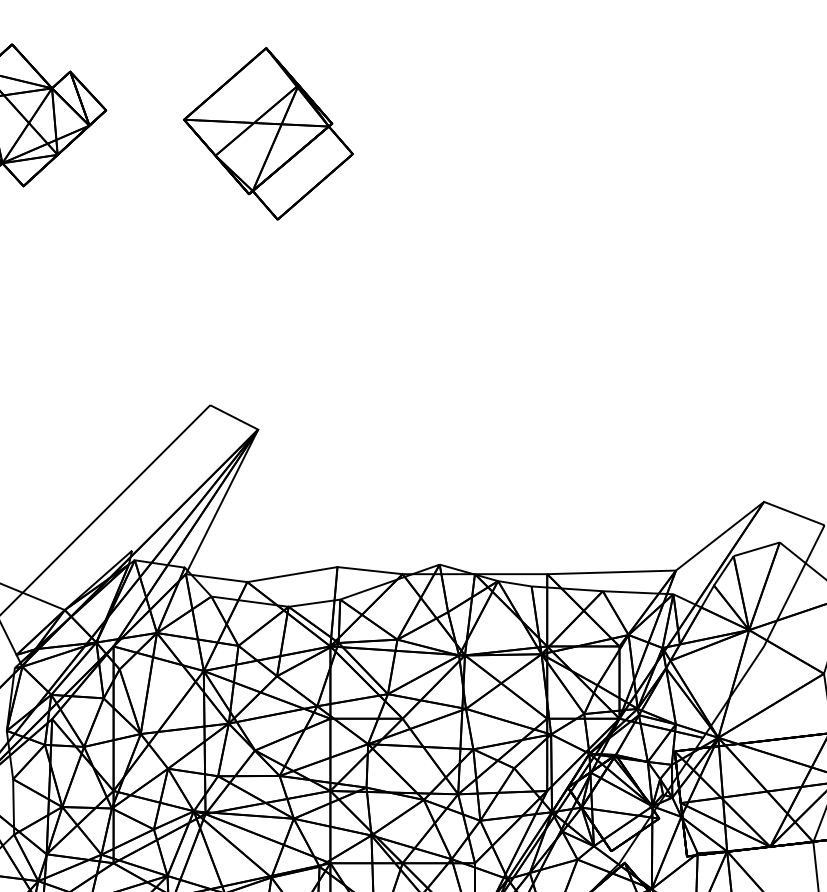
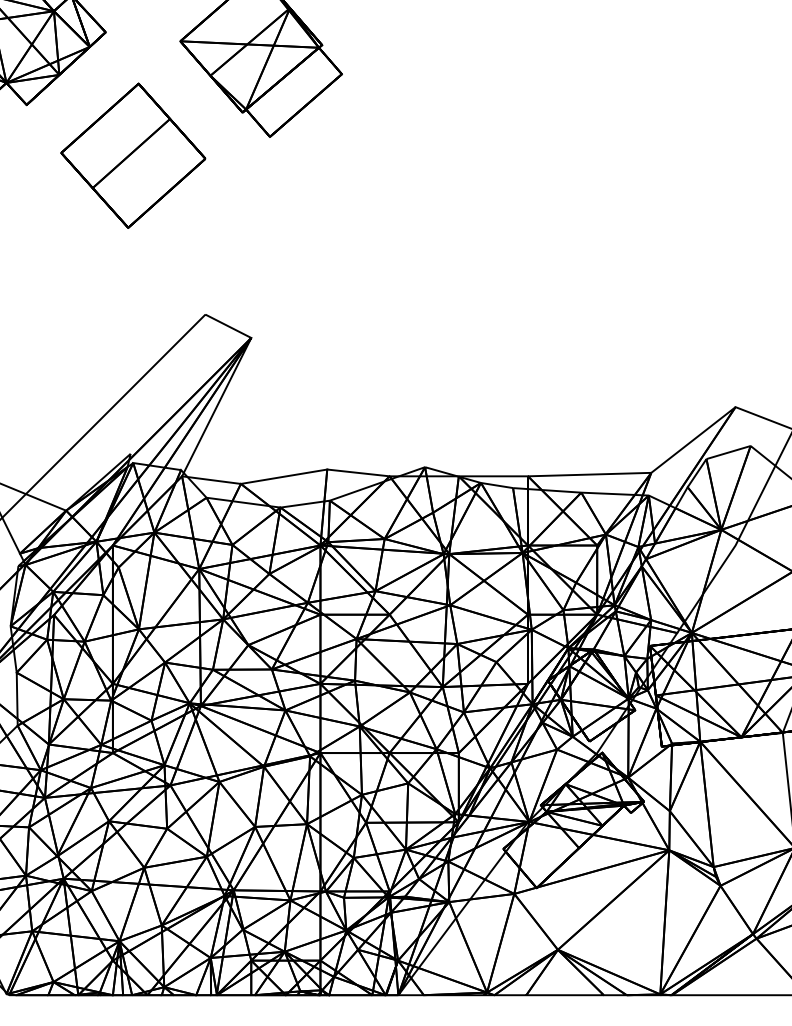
part: (135, 239) -> (133, 155), added

